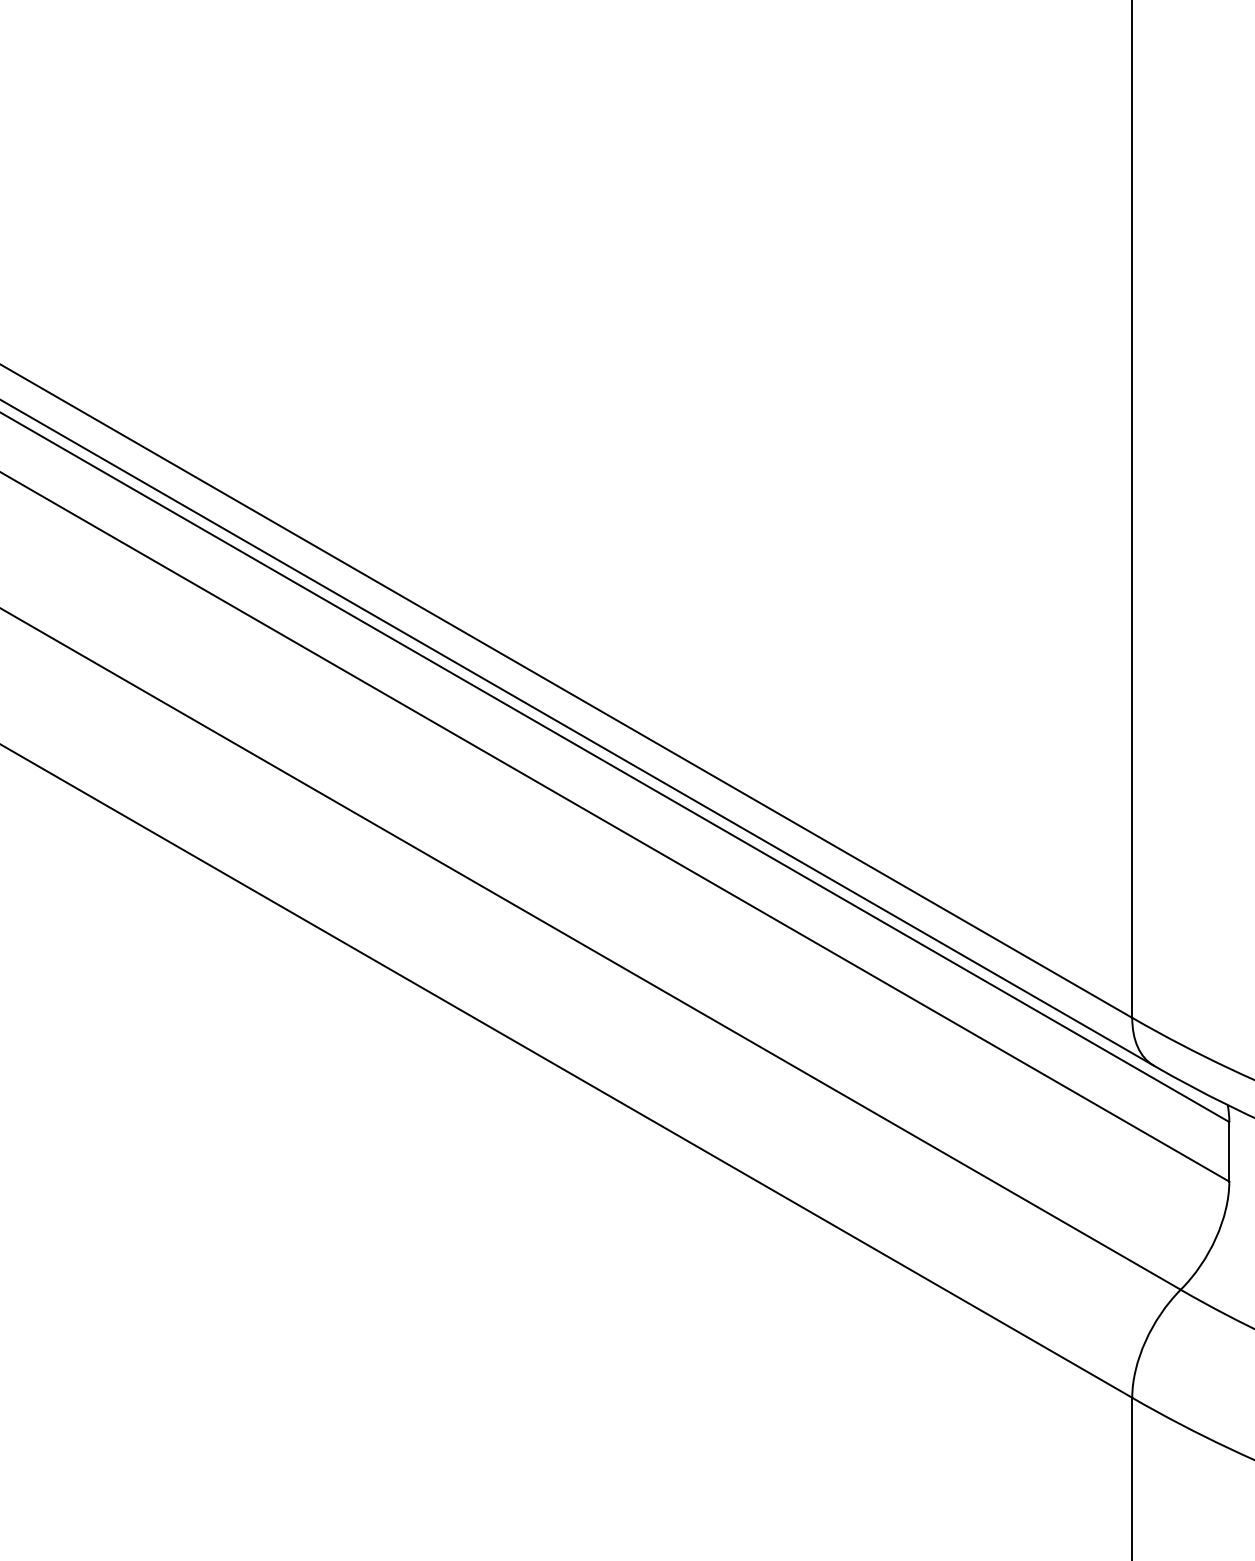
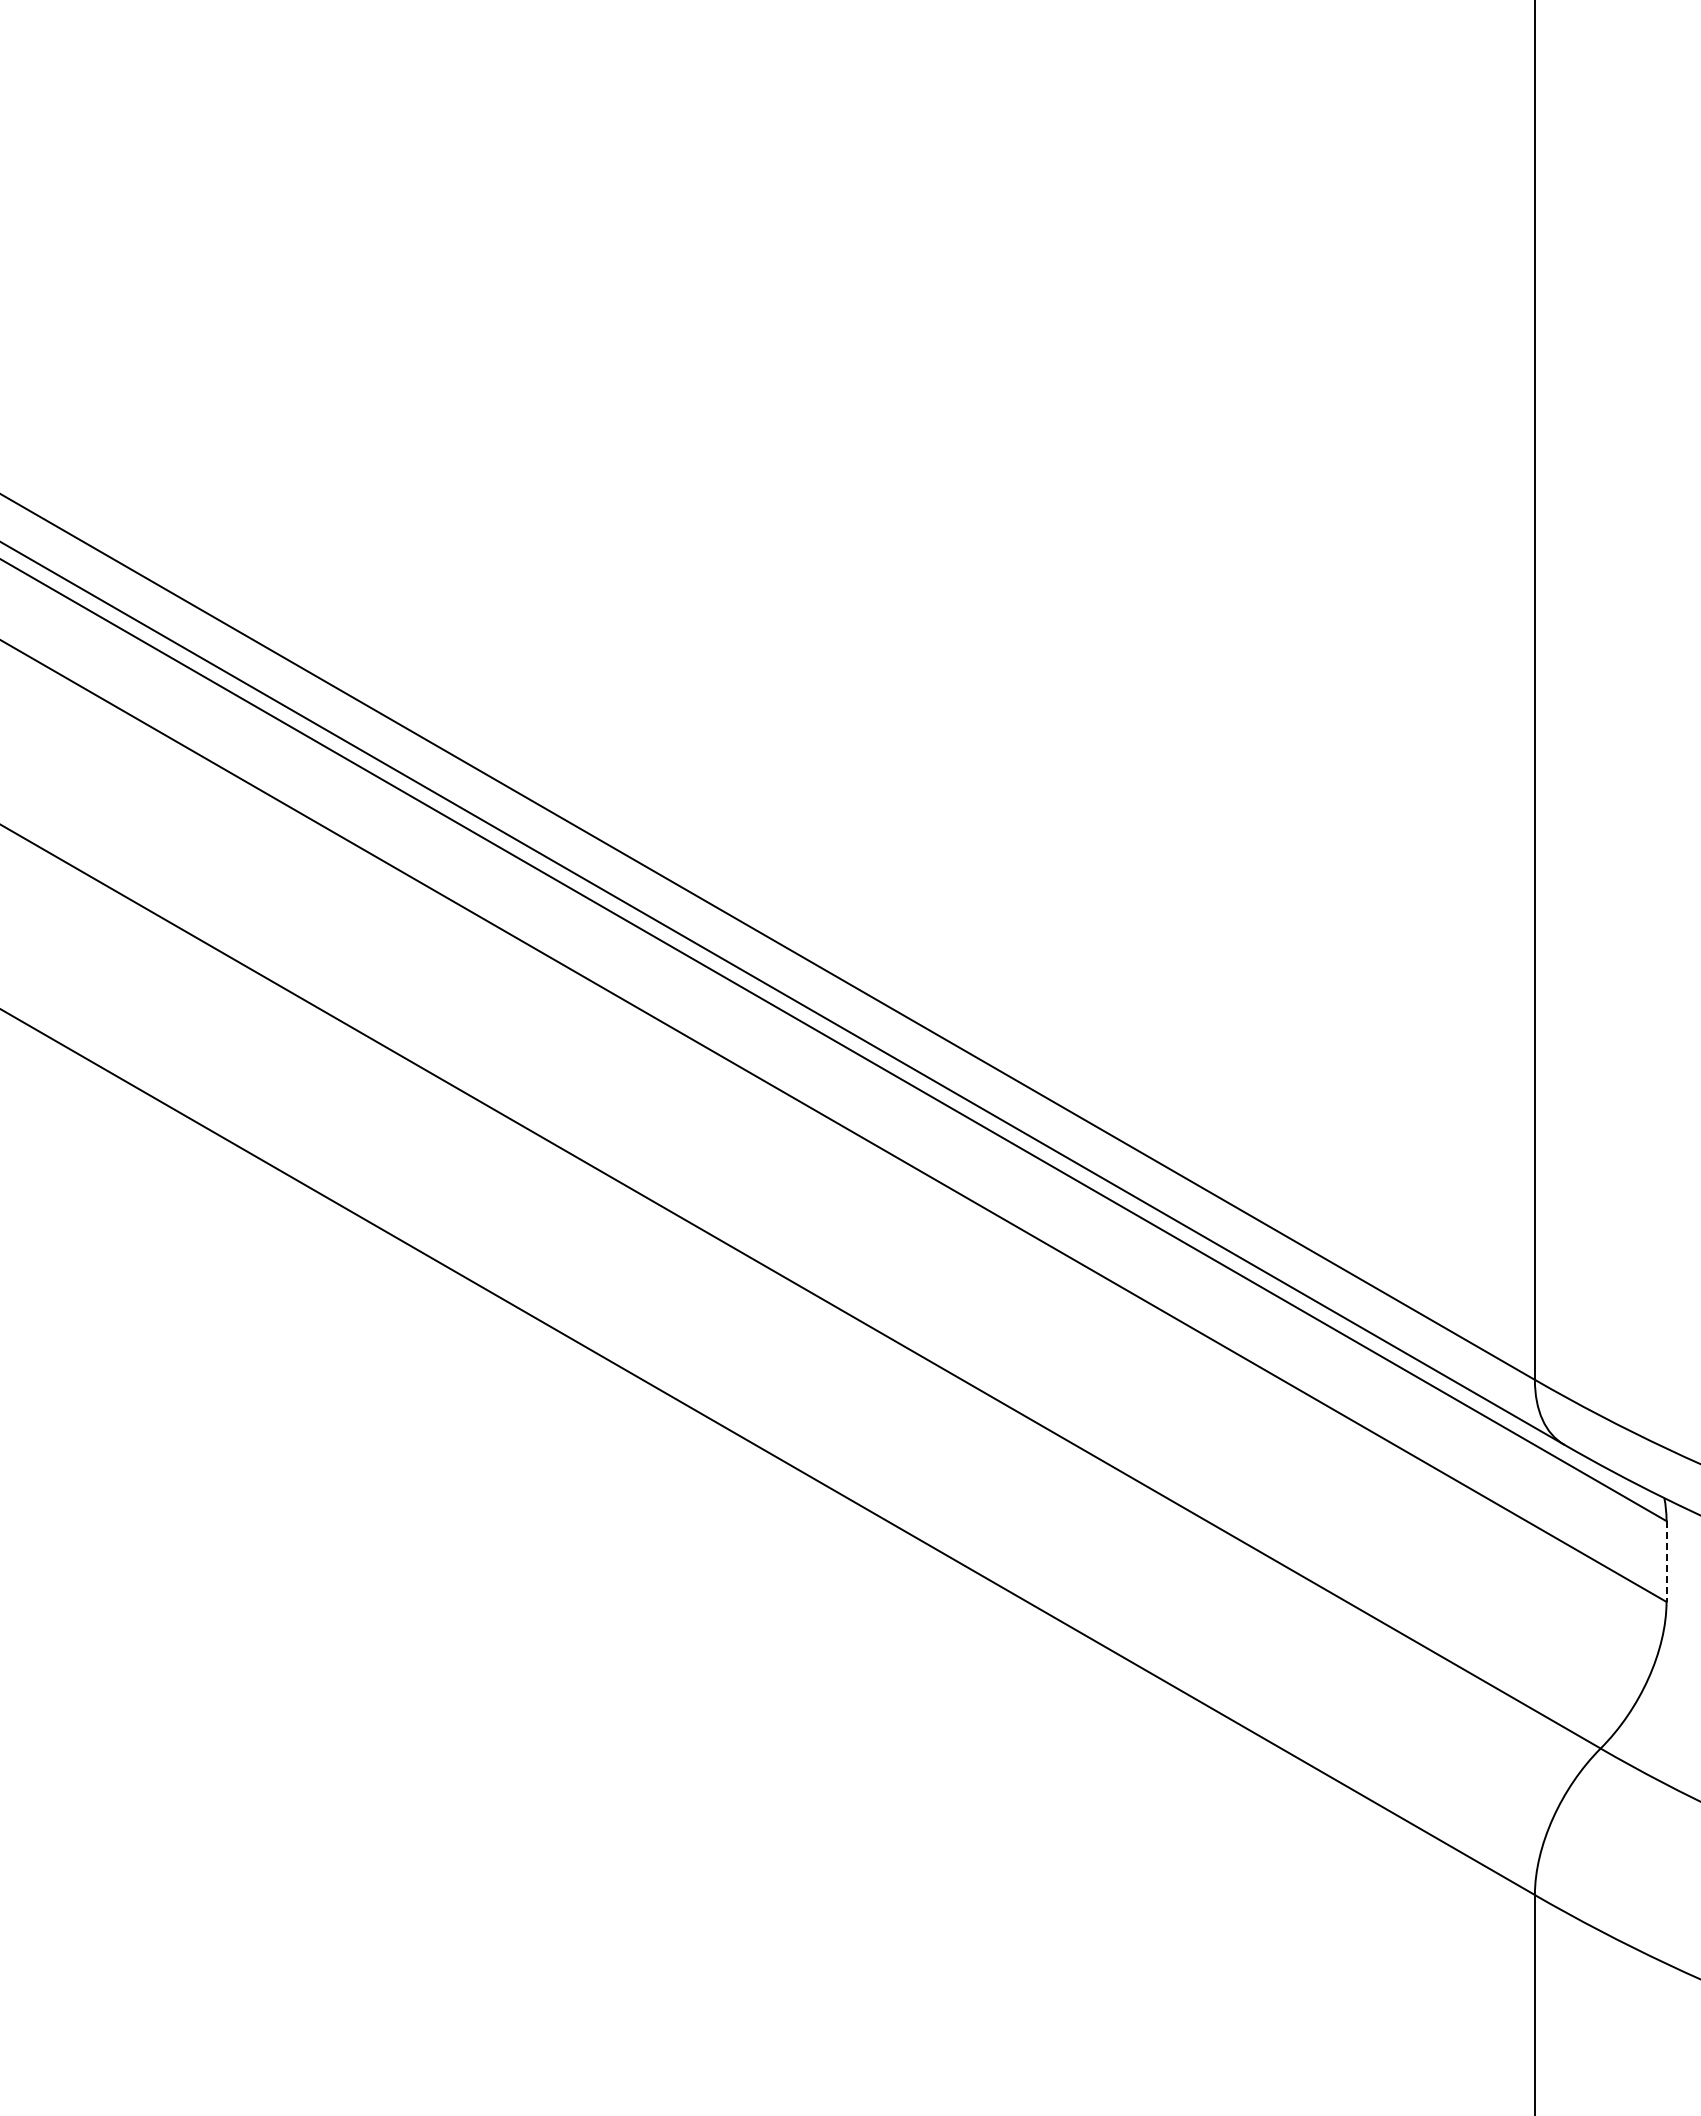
line: (1229, 1152) -> (1666, 1562), solid -> dashed

